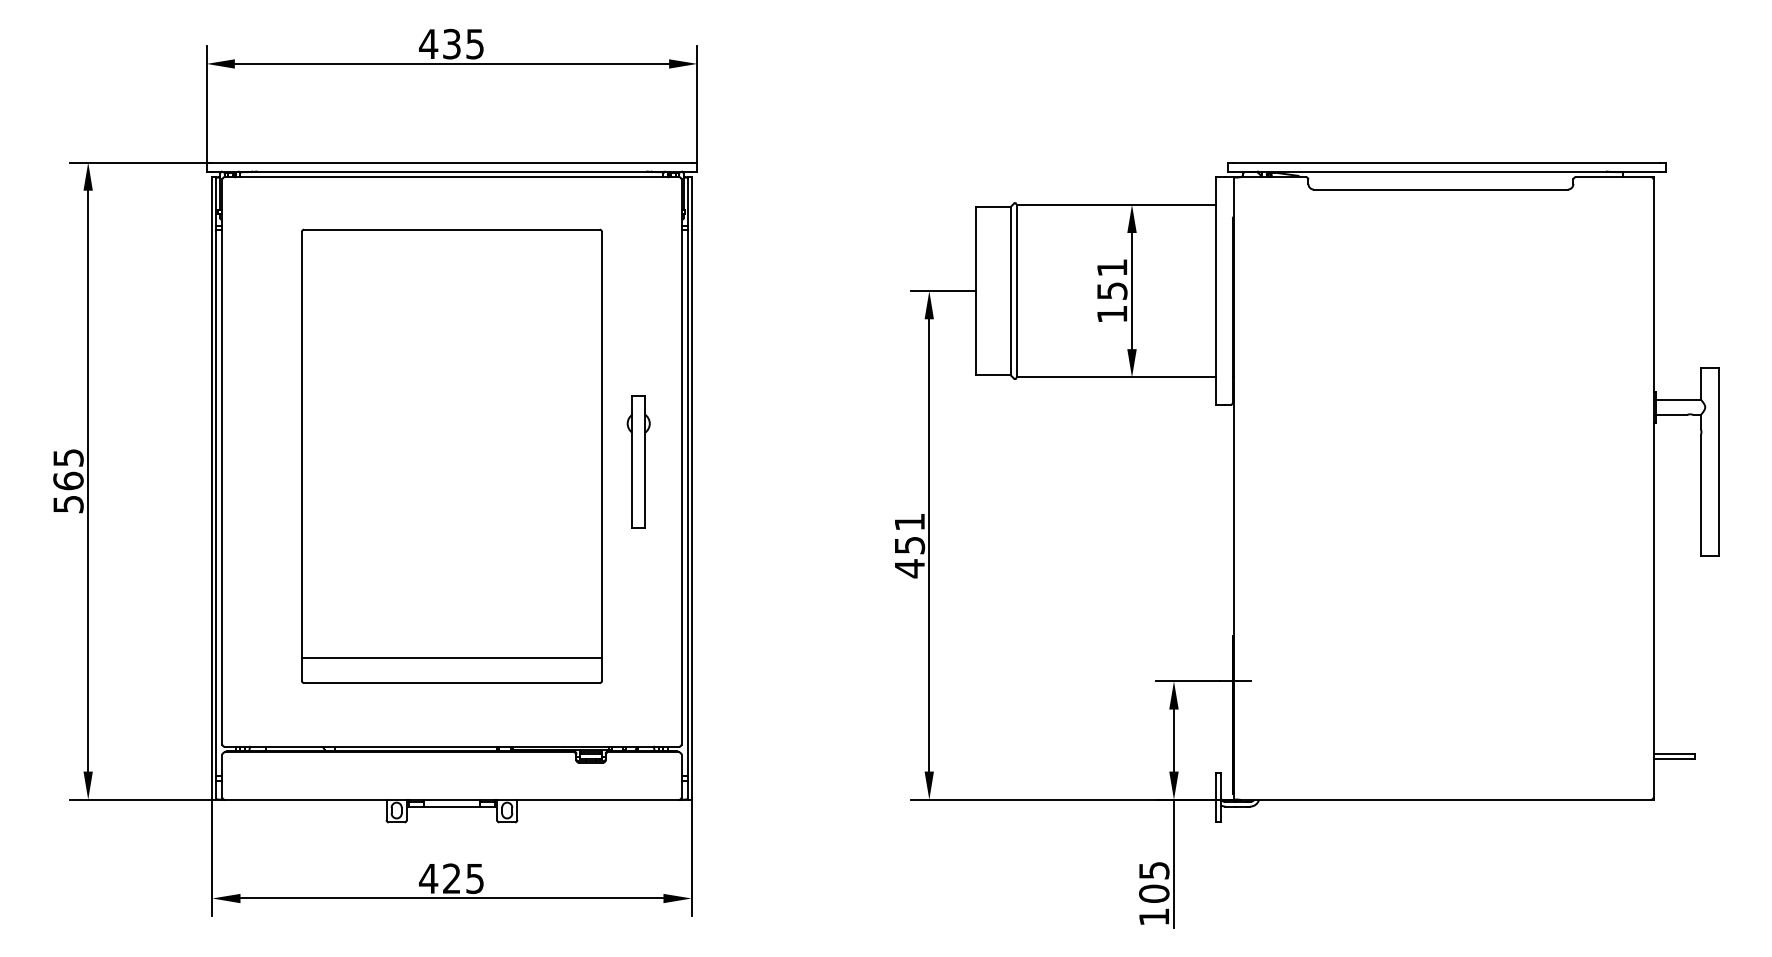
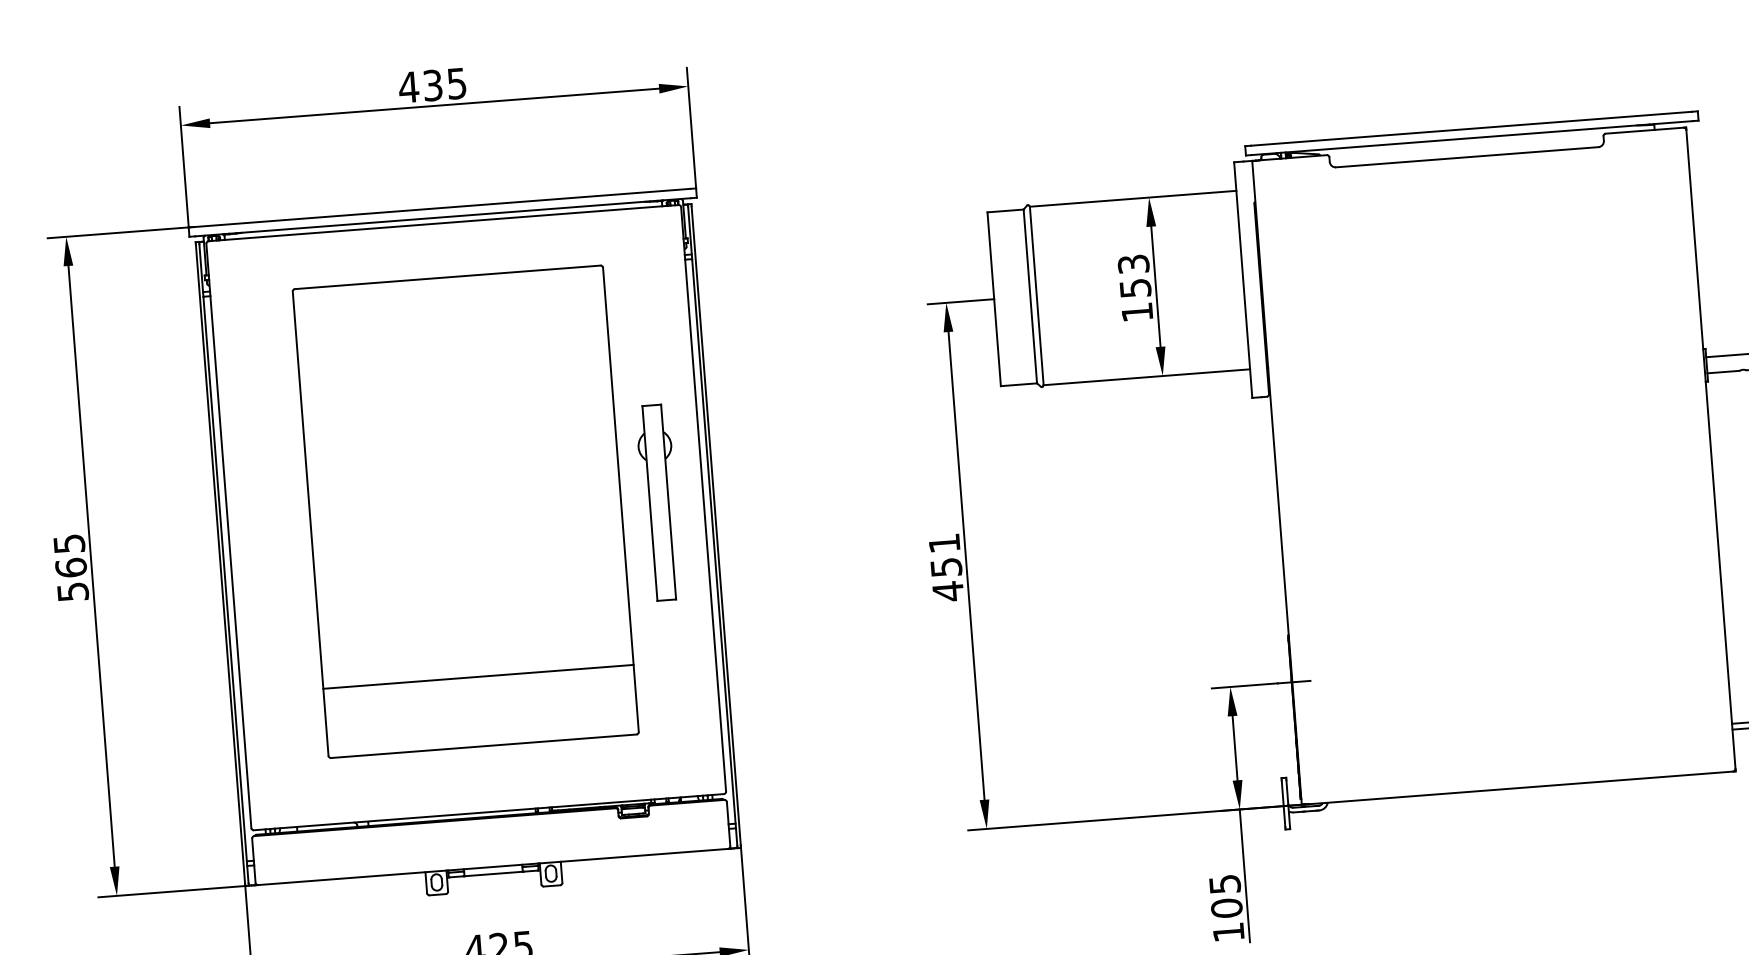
text: (1112, 267) -> (1133, 263), 151 -> 153
part: (638, 461) -> (659, 502), size x1.43
line: (451, 657) -> (477, 676), moved

